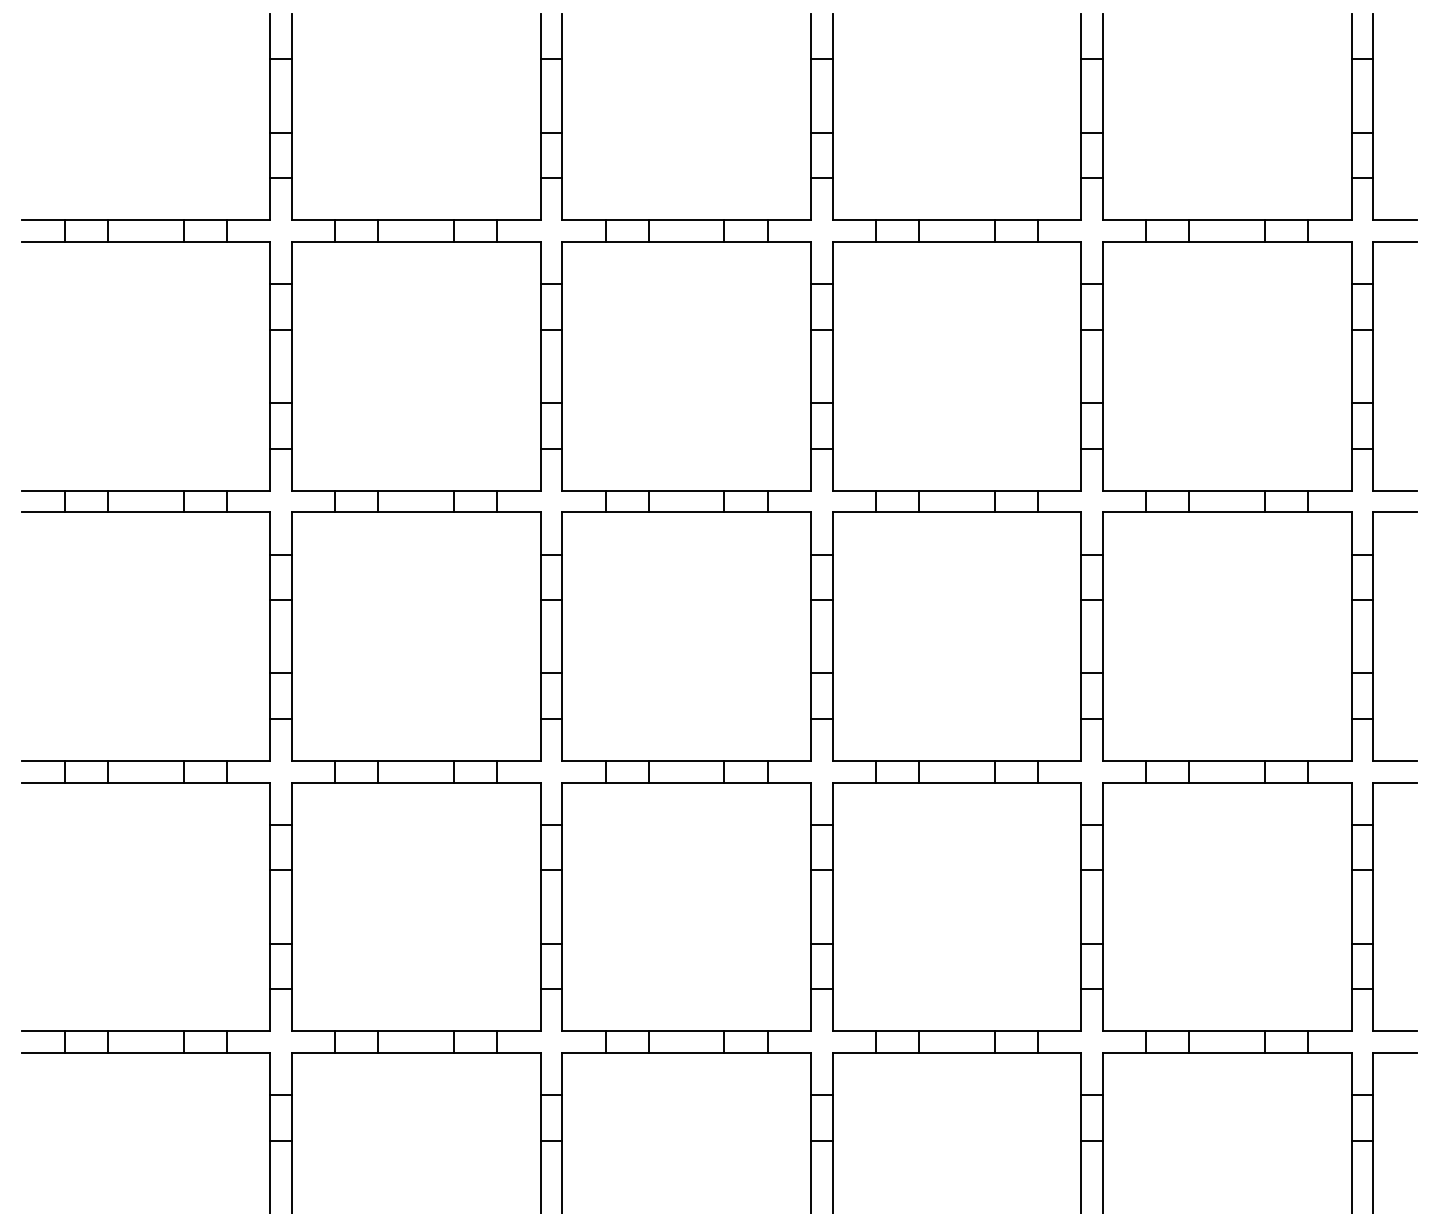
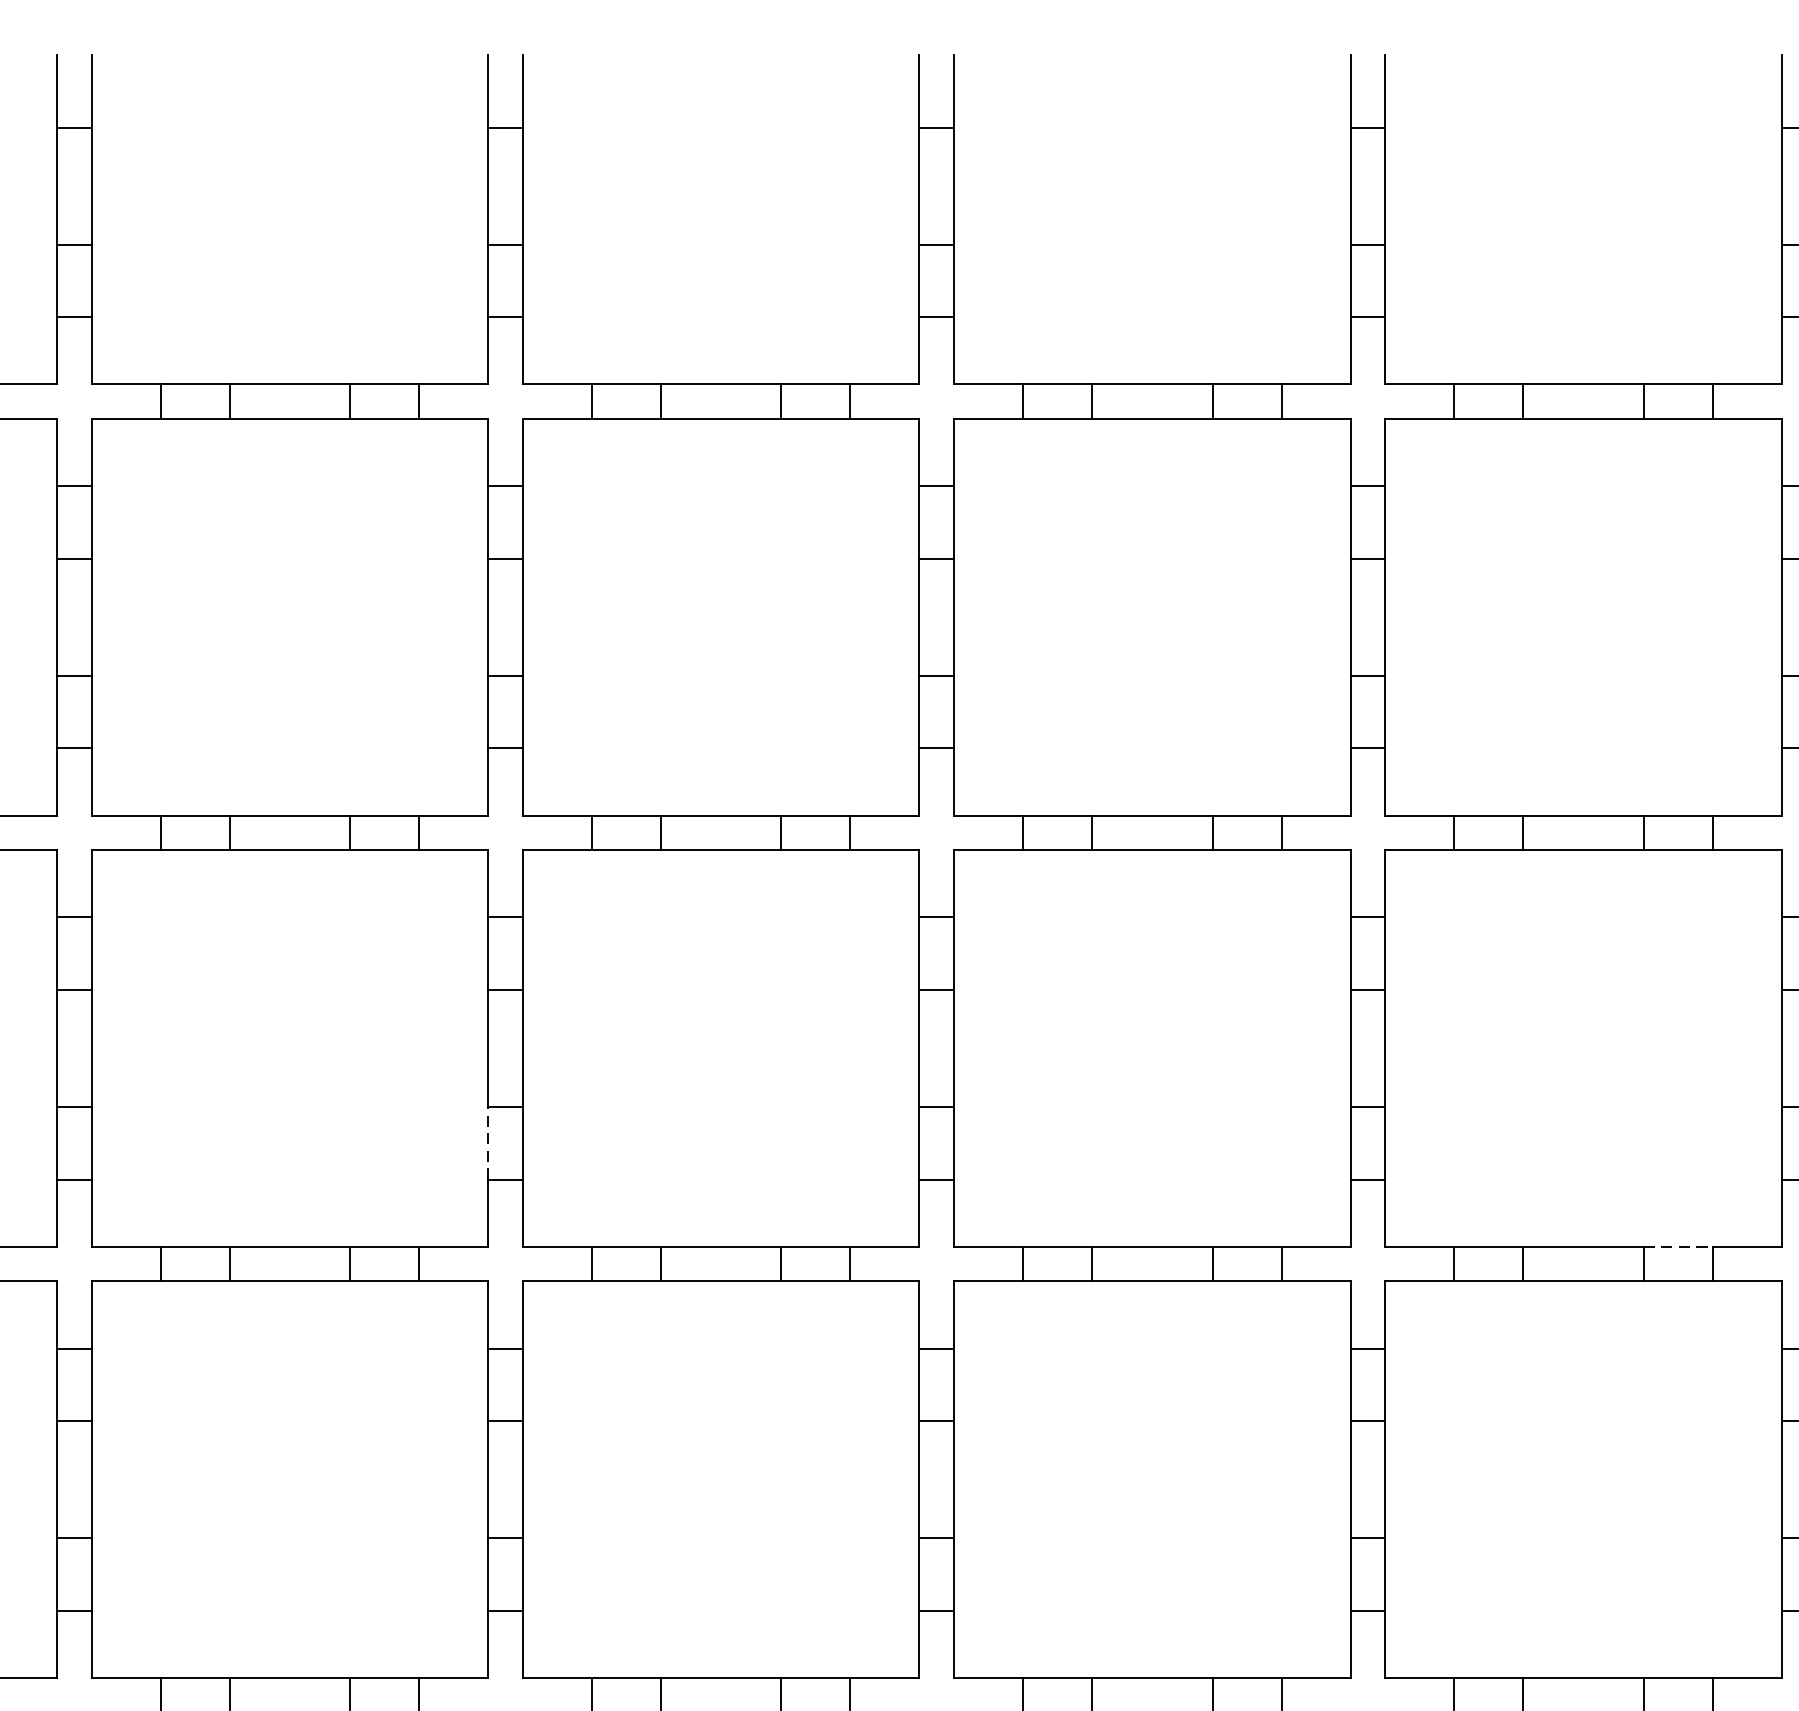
line: (540, 696) -> (488, 1143), solid -> dashed
line: (1286, 761) -> (1677, 1247), solid -> dashed

